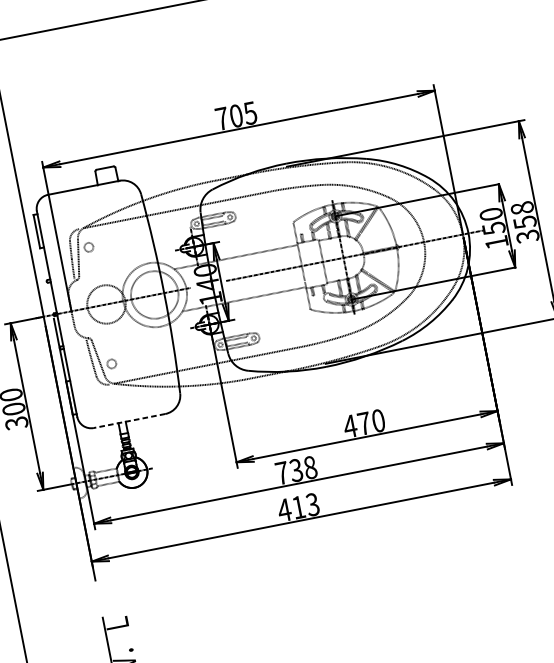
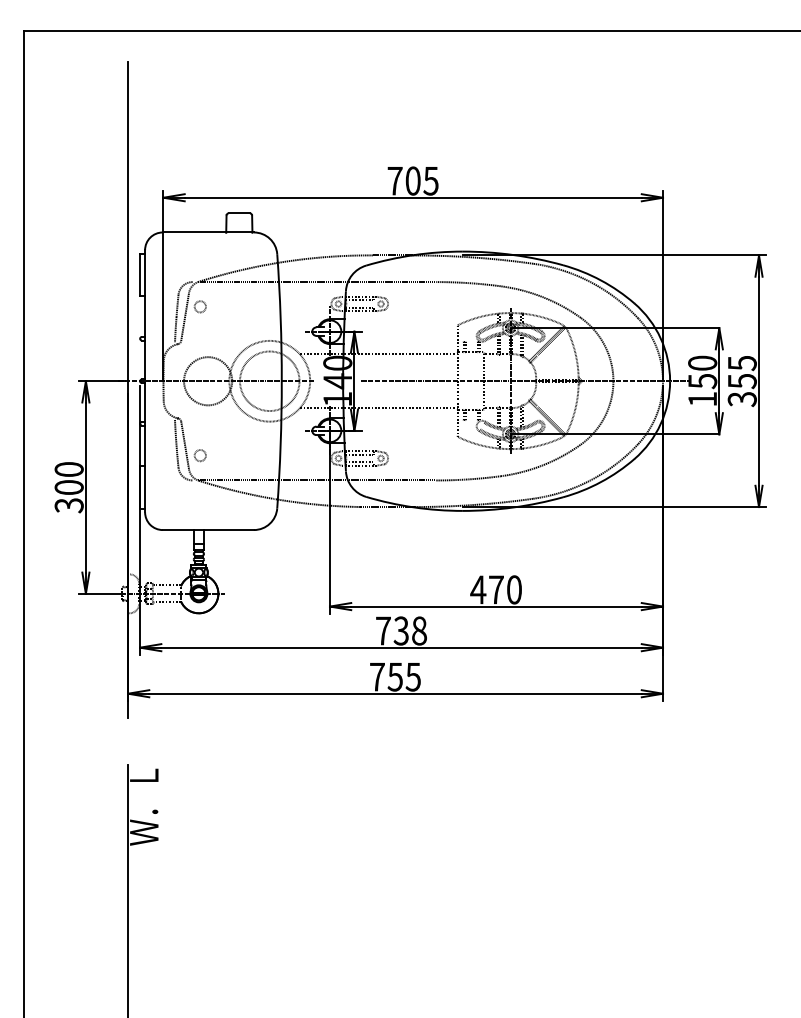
text: (521, 208) -> (741, 363), 358 -> 355
line: (129, 421) -> (208, 530), dashed -> solid
text: (297, 507) -> (394, 676), 413 -> 755

